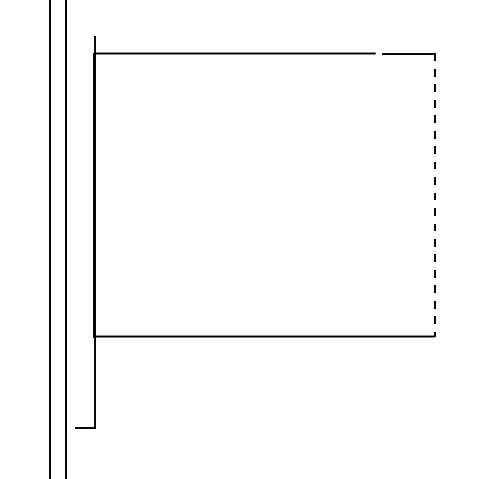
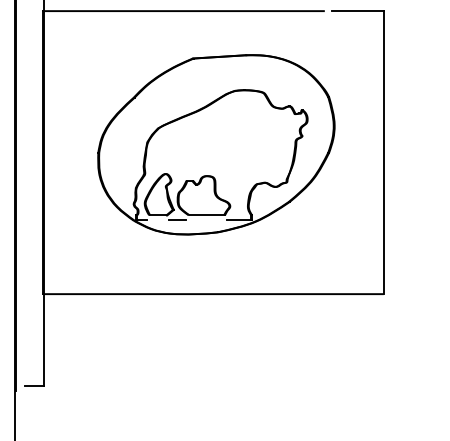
part: (267, 186) -> (216, 144), added
line: (434, 195) -> (383, 153), dashed -> solid

